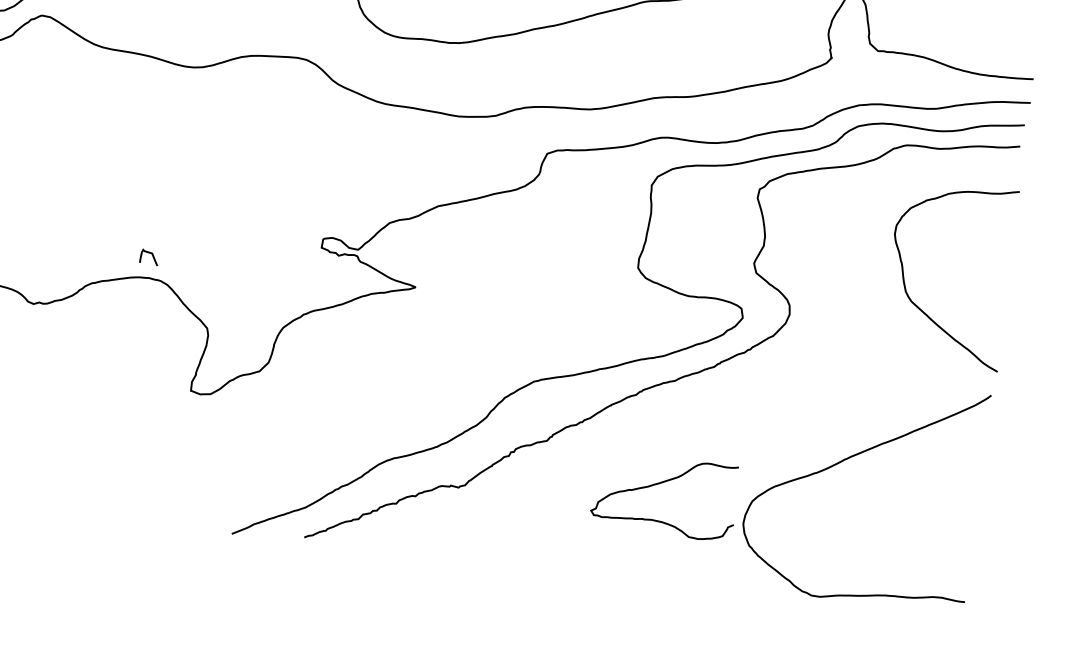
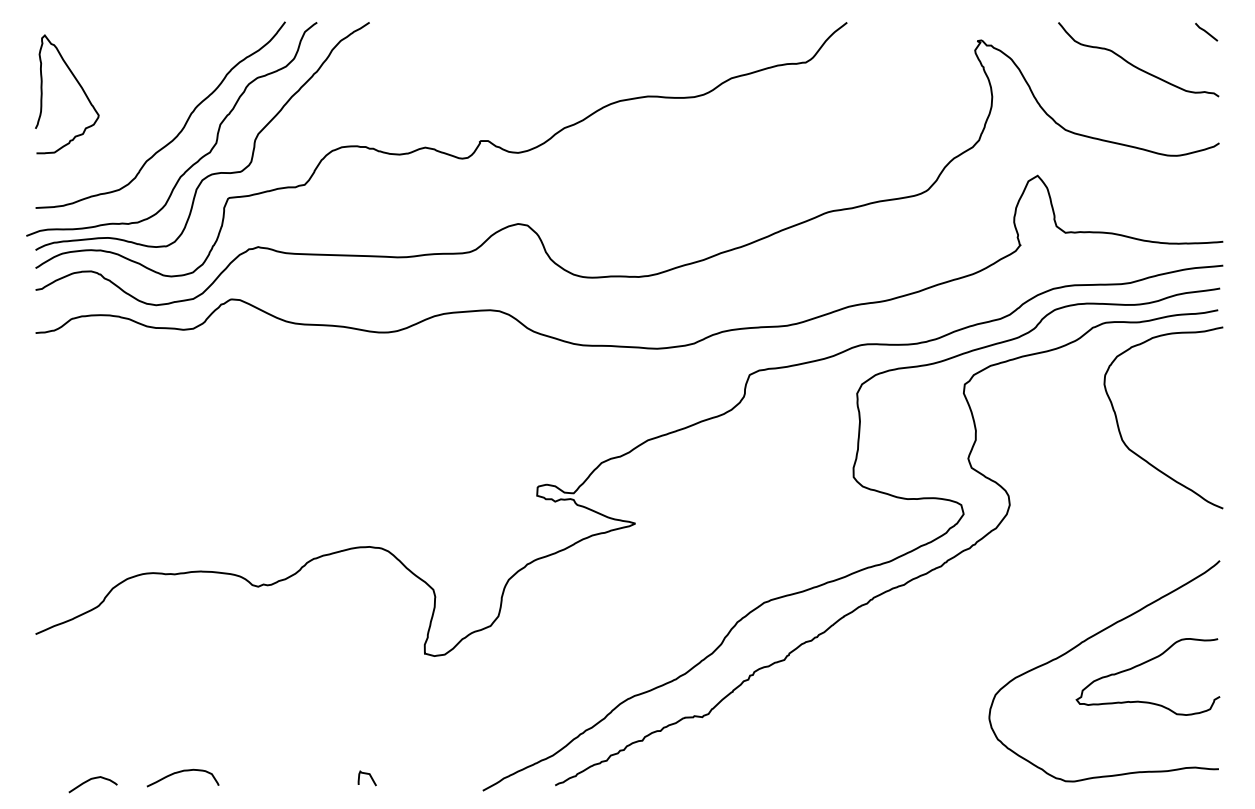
curve: (151, 255) -> (369, 776), moved
curve: (920, 307) -> (1138, 454), moved
curve: (659, 484) -> (1141, 665), moved

